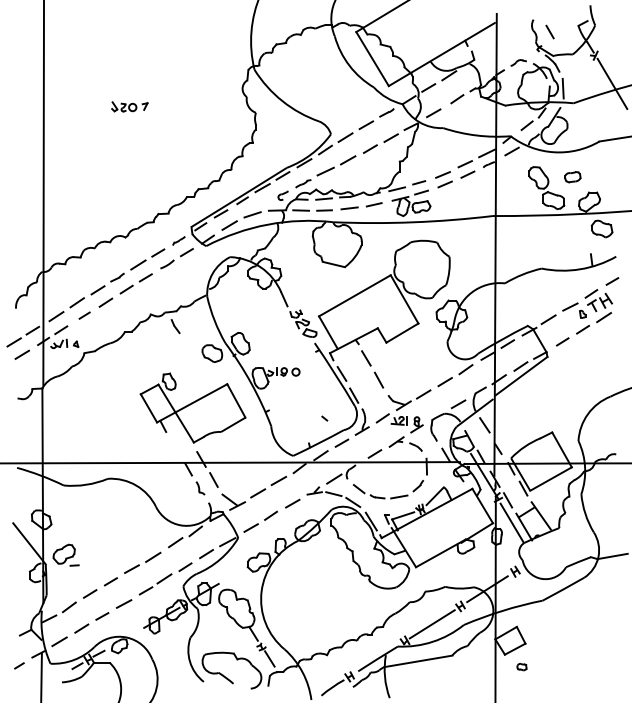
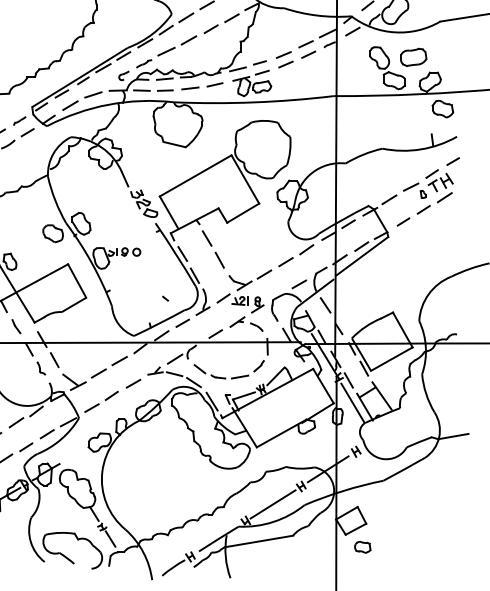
part: (572, 176) -> (413, 56), size x1.67
line: (175, 326) -> (16, 326), moved
part: (521, 666) -> (362, 546), size x1.67

